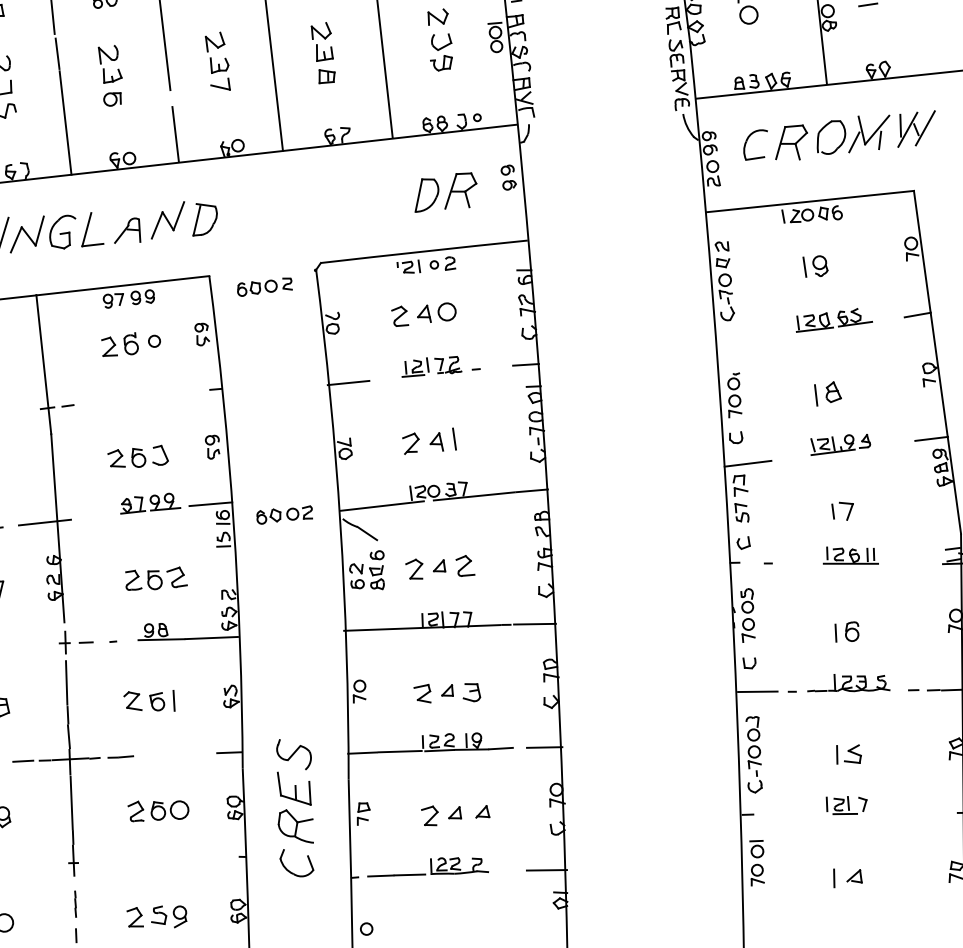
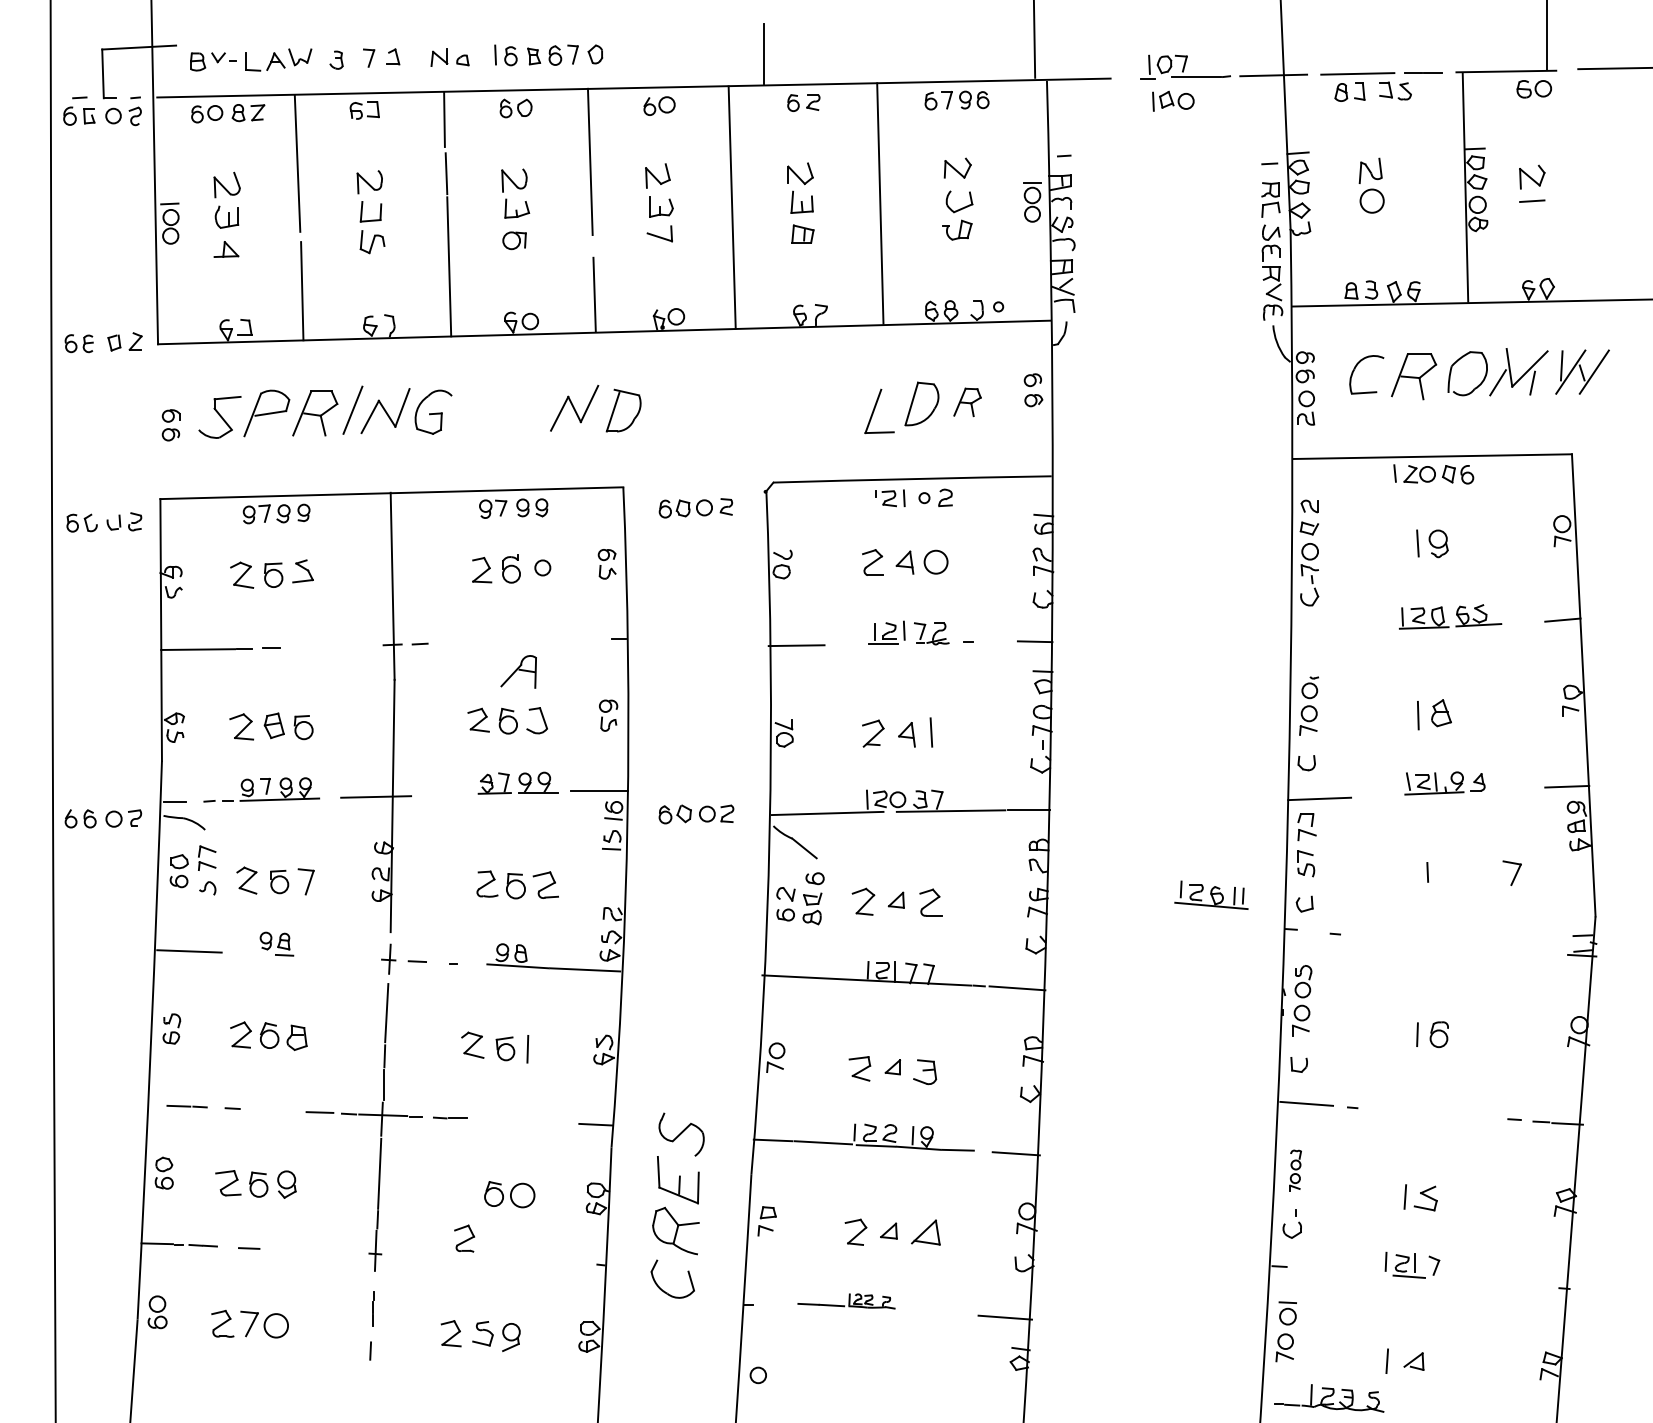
part: (460, 190) -> (967, 402), size x0.6
part: (91, 229) -> (879, 411), moved
part: (126, 230) -> (518, 671), moved
part: (846, 510) -> (1511, 872), moved
part: (850, 555) -> (1211, 894), moved
part: (848, 683) -> (1329, 1398), moved
part: (753, 742) -> (1295, 1170), size x0.6
part: (136, 811) -> (464, 1238), moved
part: (482, 811) -> (925, 1232), size x1.6
part: (427, 868) -> (846, 1301), size x0.6

